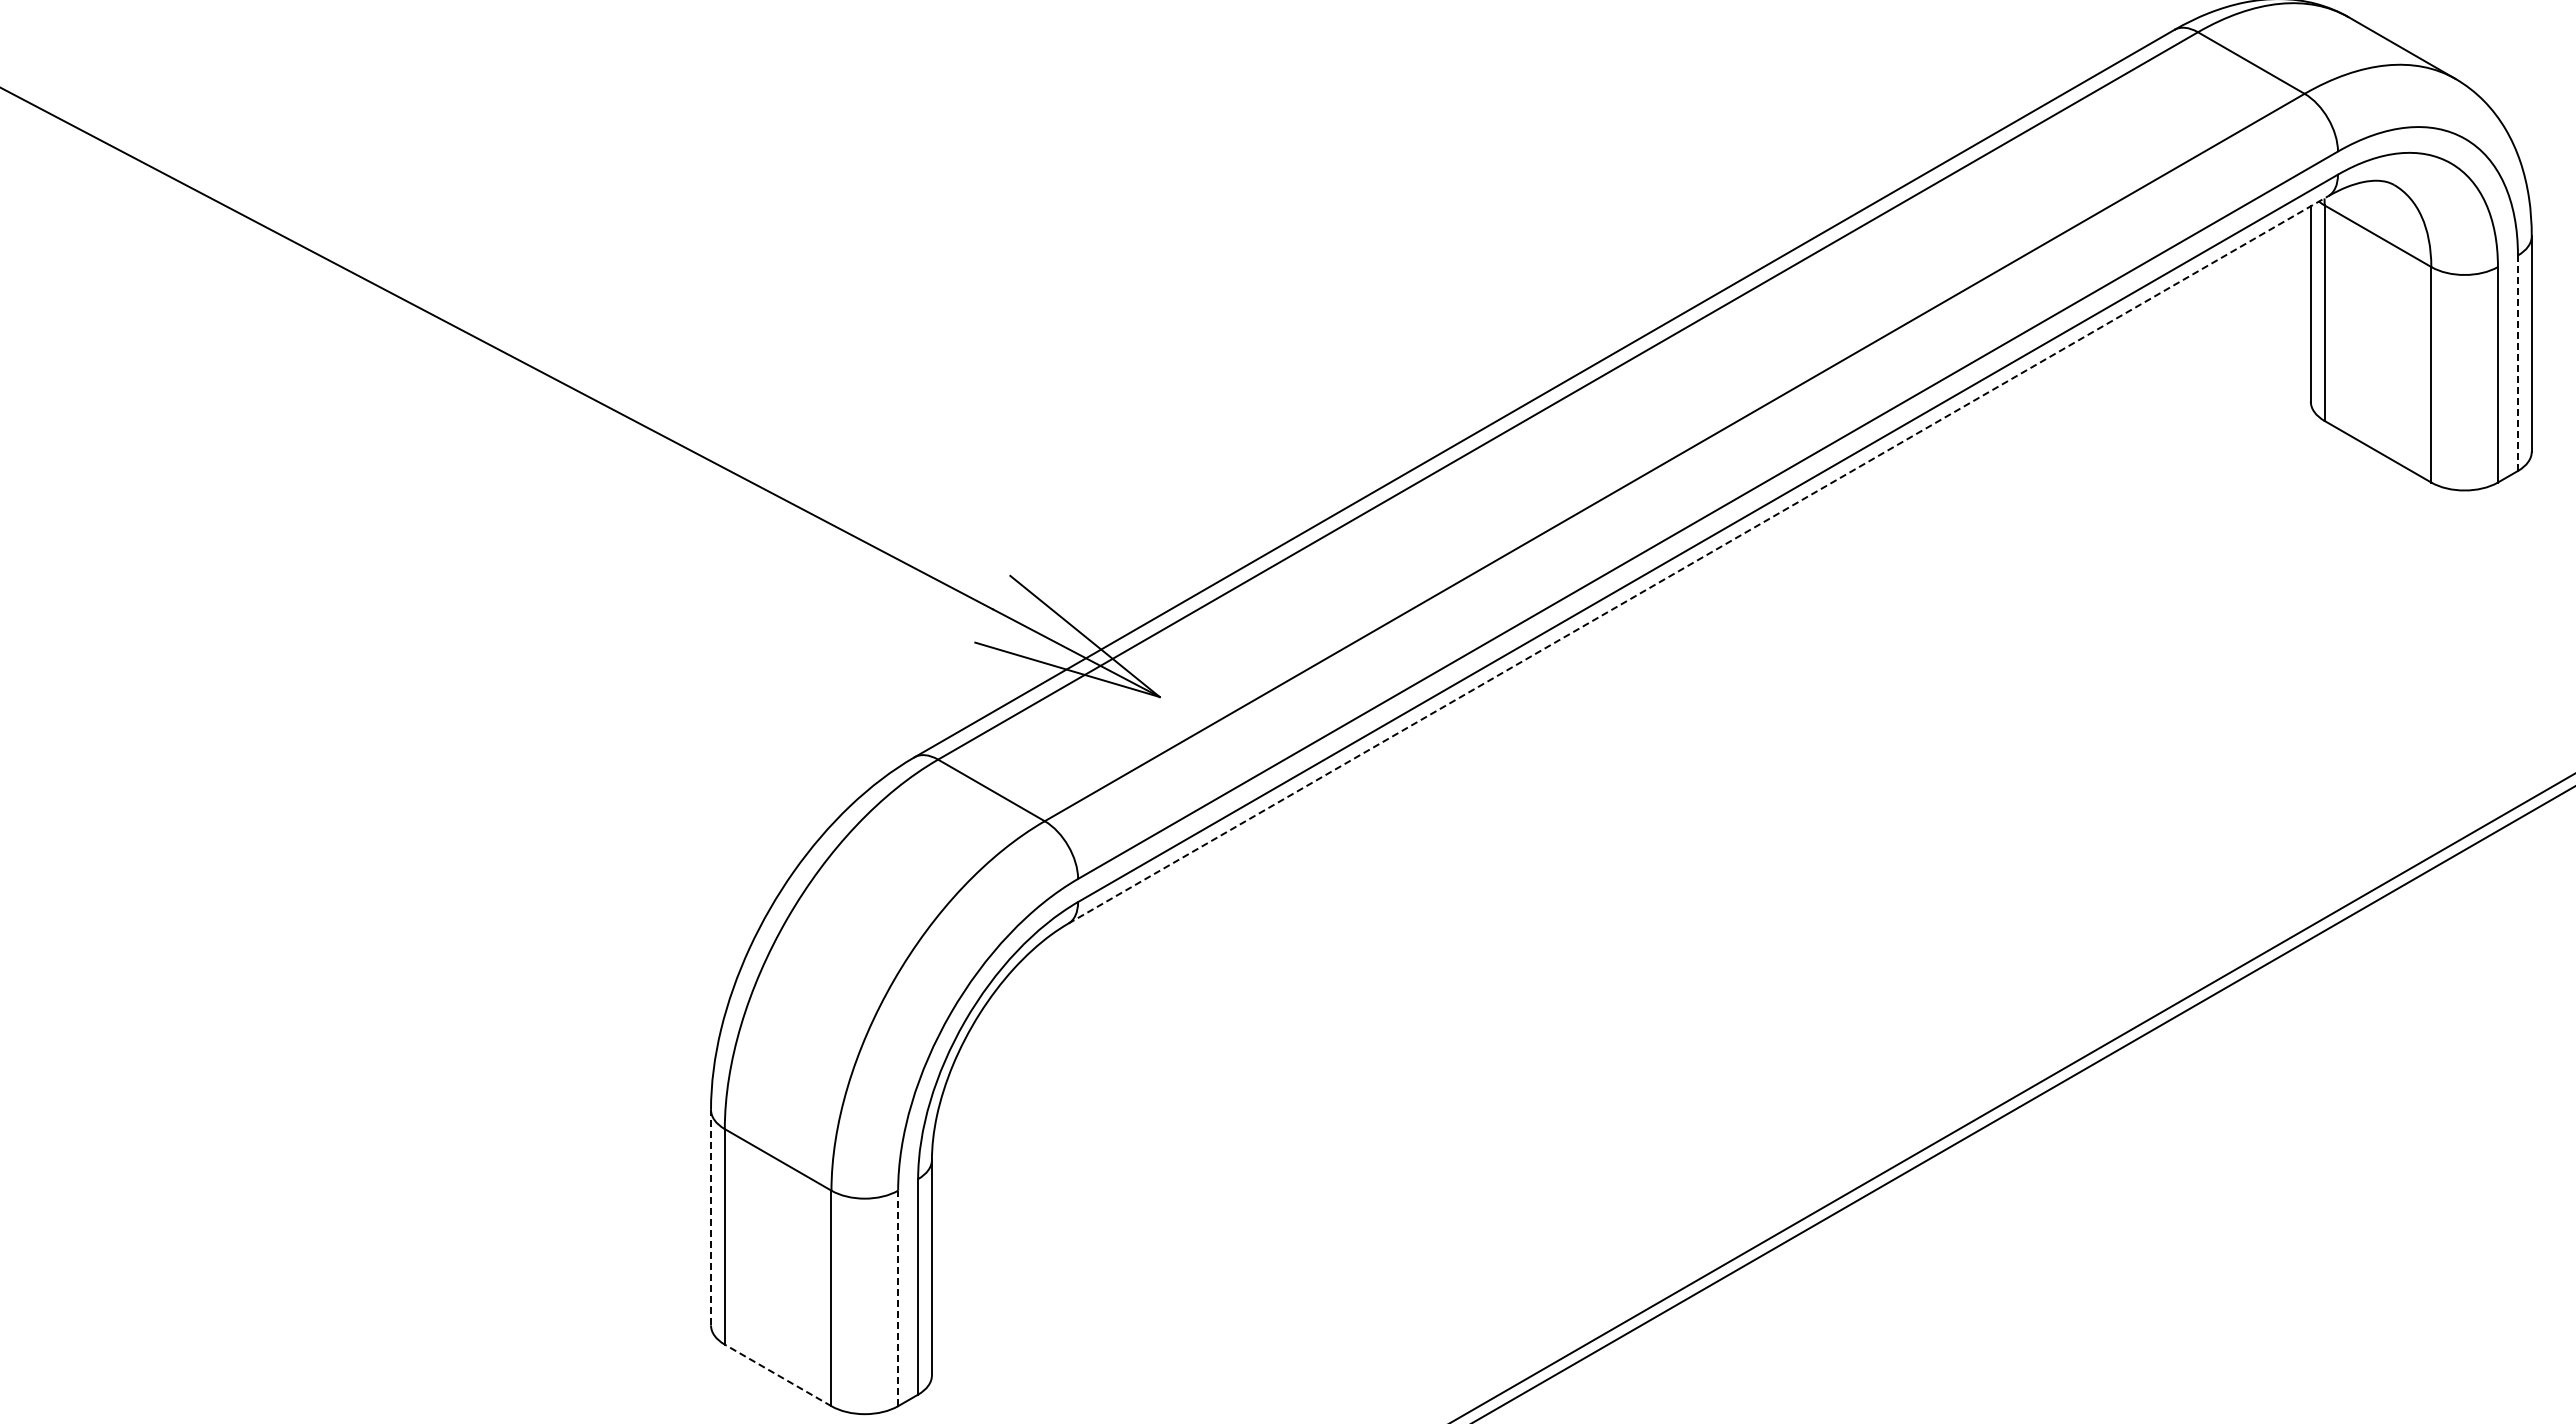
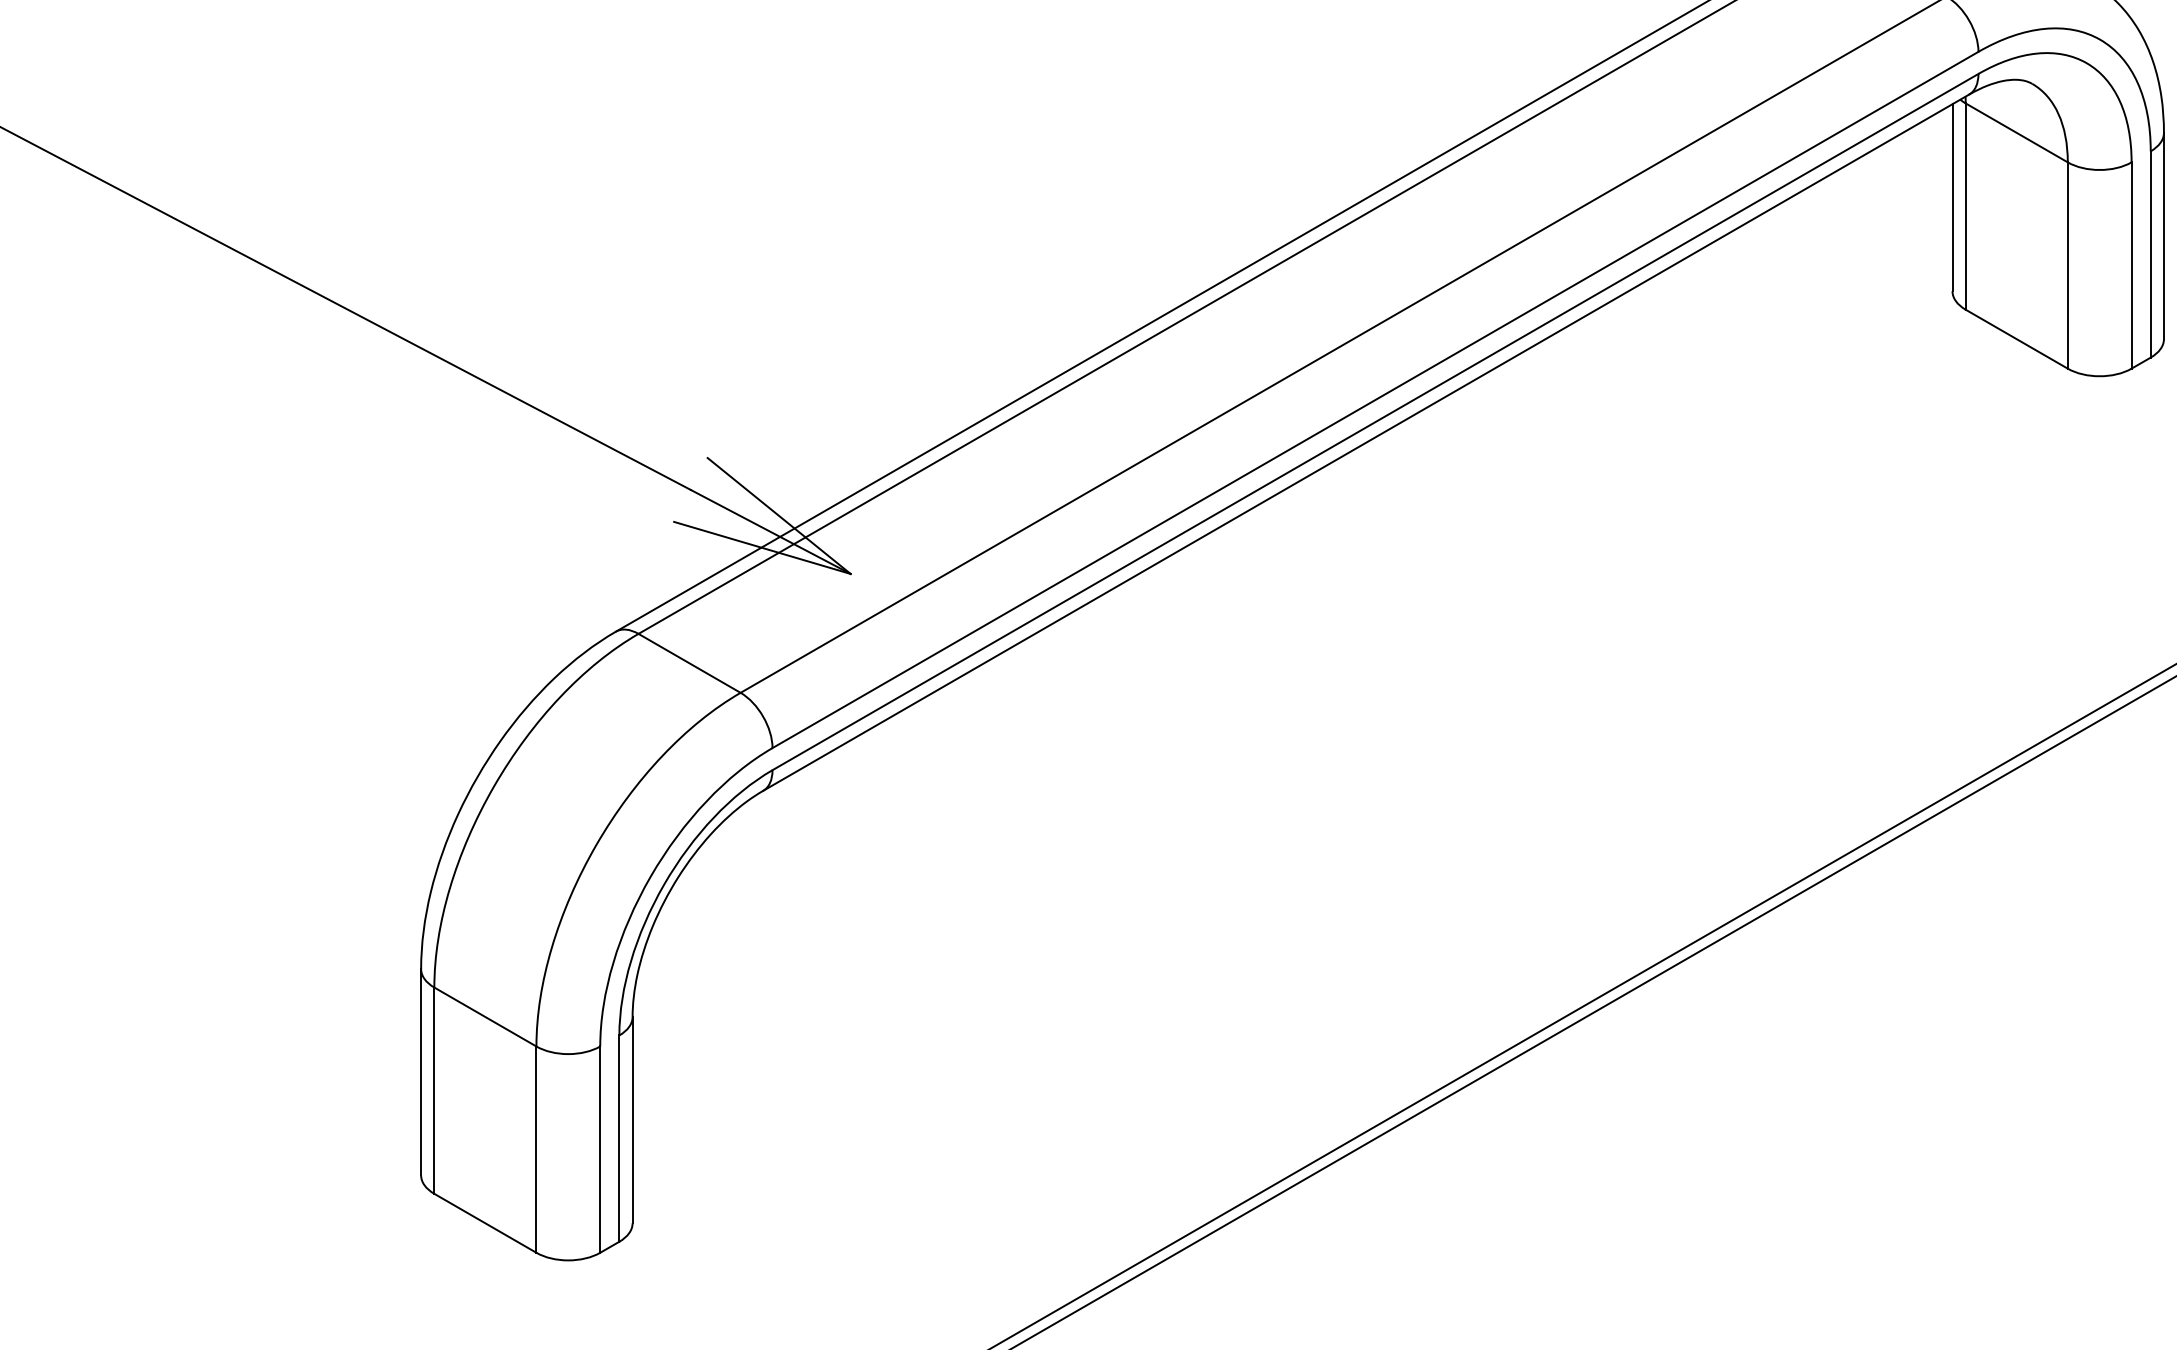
line: (2517, 363) -> (2150, 254), dashed -> solid
line: (1698, 559) -> (1366, 442), dashed -> solid
line: (711, 1217) -> (421, 1072), dashed -> solid
line: (898, 1298) -> (600, 1149), dashed -> solid
line: (778, 1375) -> (485, 1223), dashed -> solid

